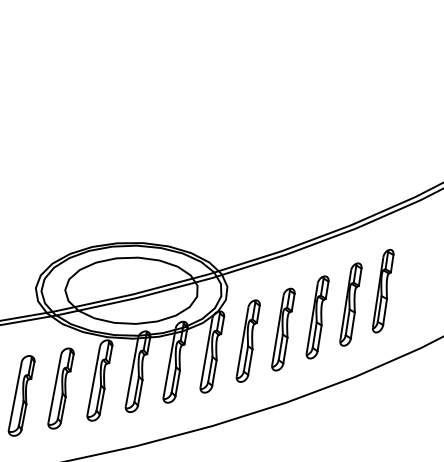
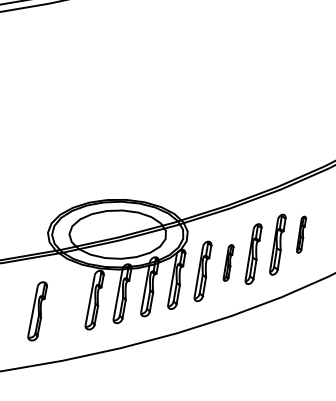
part: (383, 290) -> (301, 234), size x0.6
part: (283, 328) -> (228, 262), size x0.6
part: (61, 387) -> (66, 305), removed

